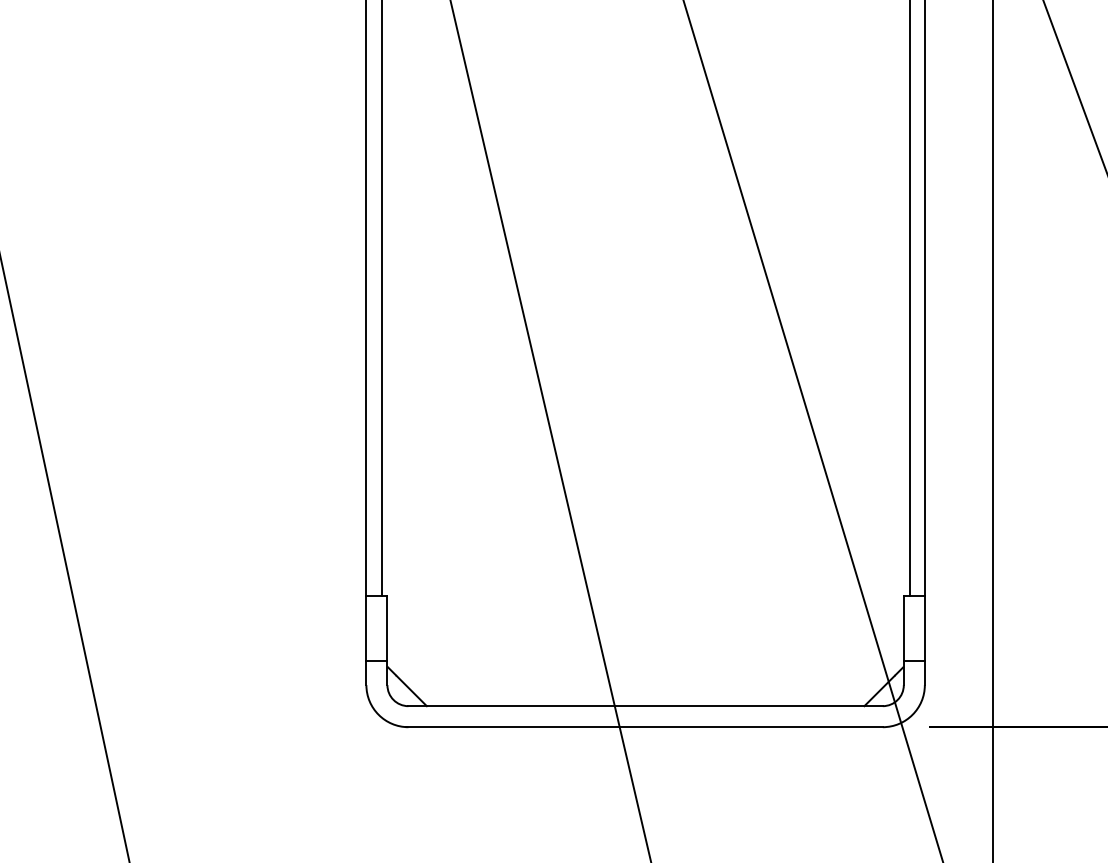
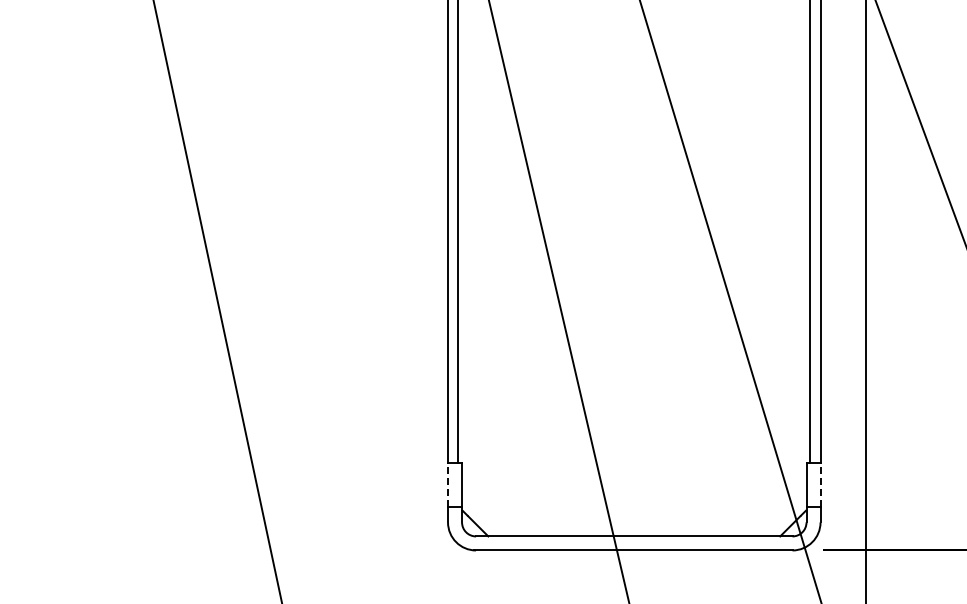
line: (367, 628) -> (448, 484), solid -> dashed
line: (924, 628) -> (820, 484), solid -> dashed

